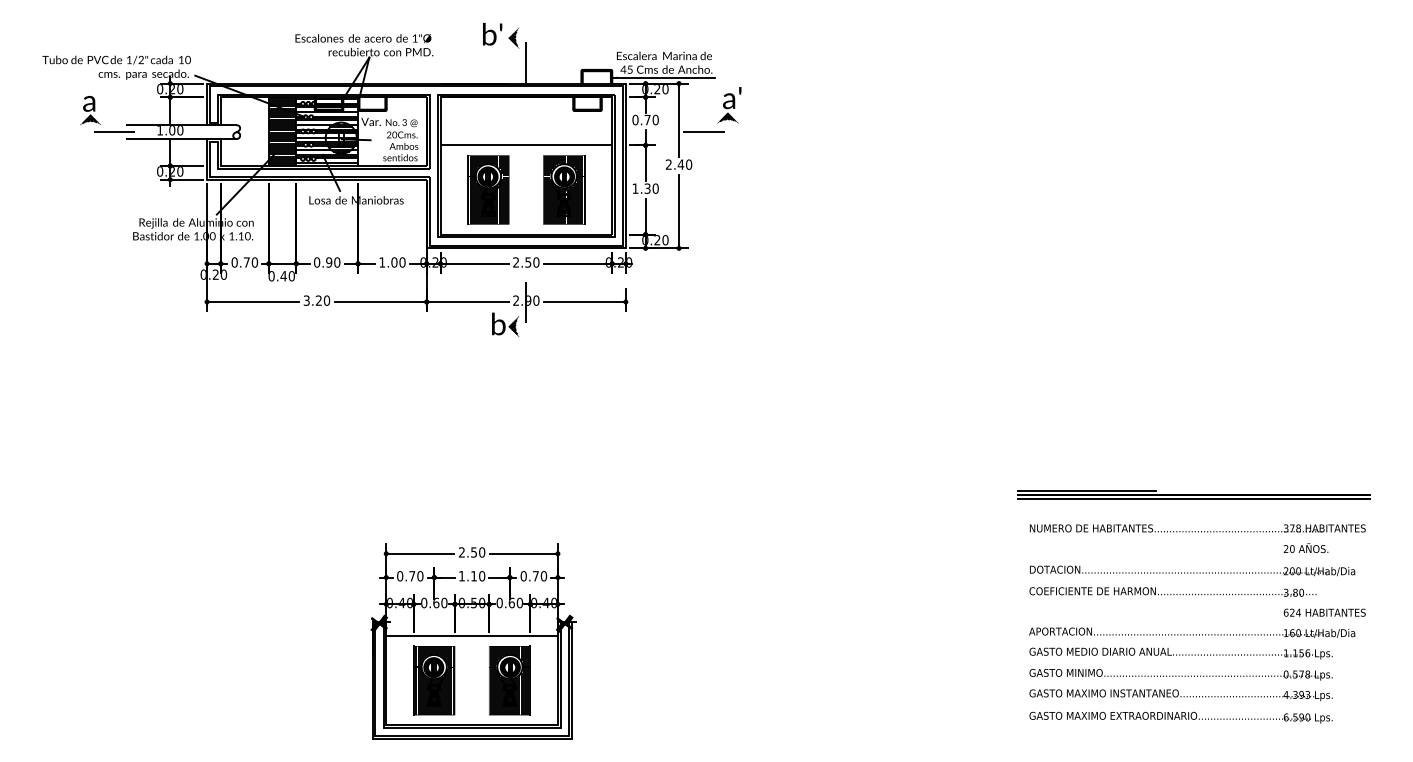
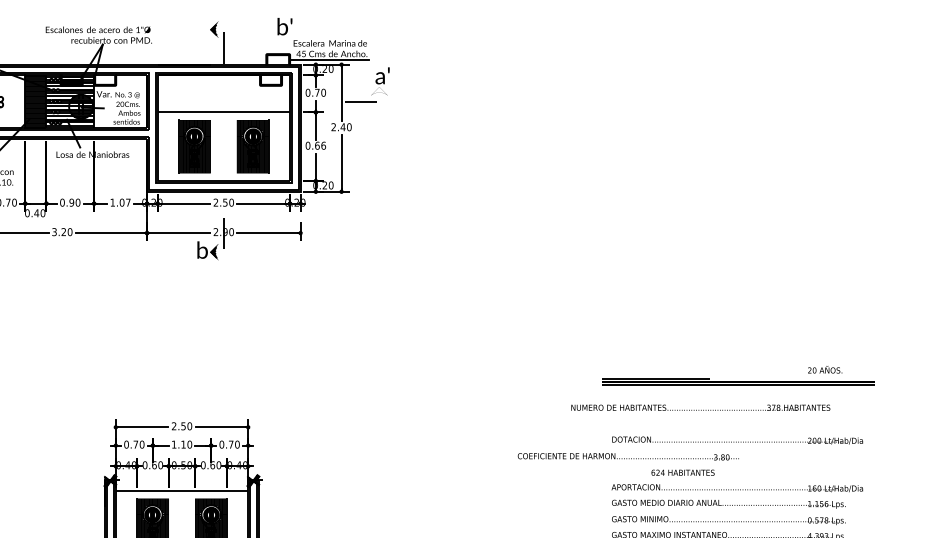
text: (492, 34) -> (284, 26), moved
hatch: (727, 117) -> (378, 90), removed
text: (645, 188) -> (315, 145), 1.30 -> 0.66
text: (402, 262) -> (128, 202), 1.00 -> 1.07
text: (1197, 528) -> (700, 407), moved
text: (1305, 548) -> (824, 370), moved
text: (1172, 591) -> (628, 456), moved
text: (1324, 612) -> (682, 472), moved

